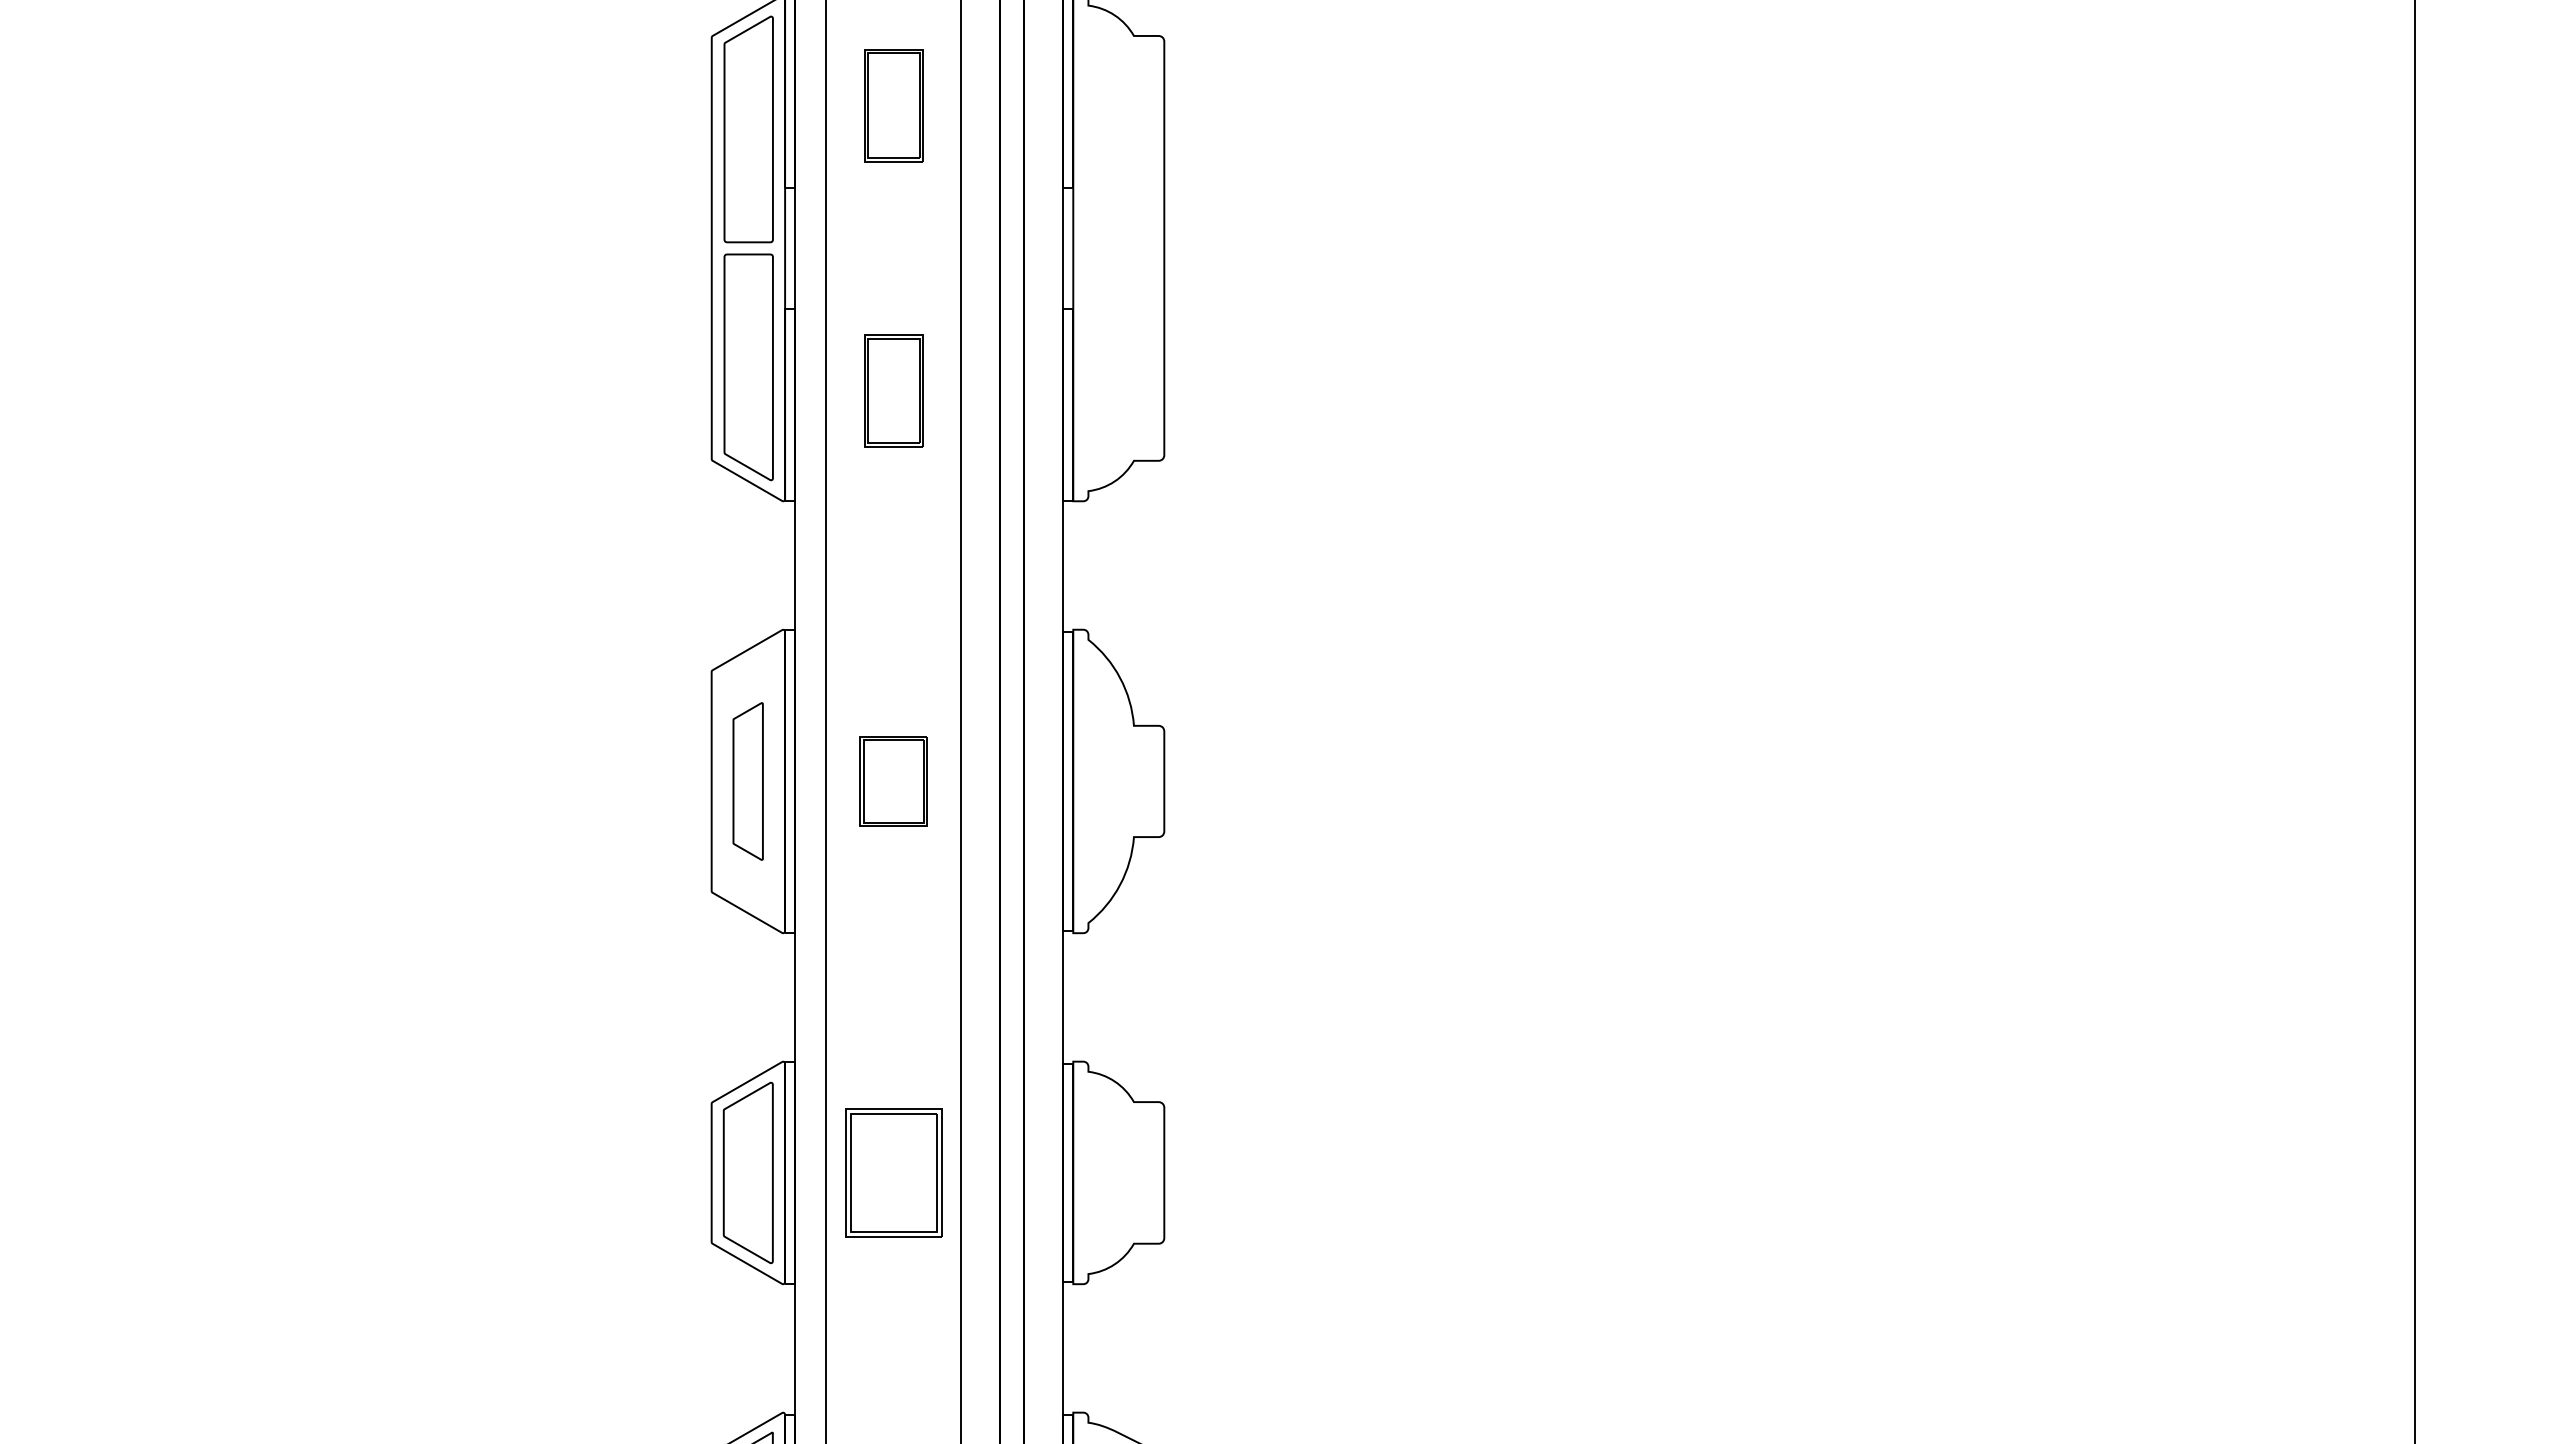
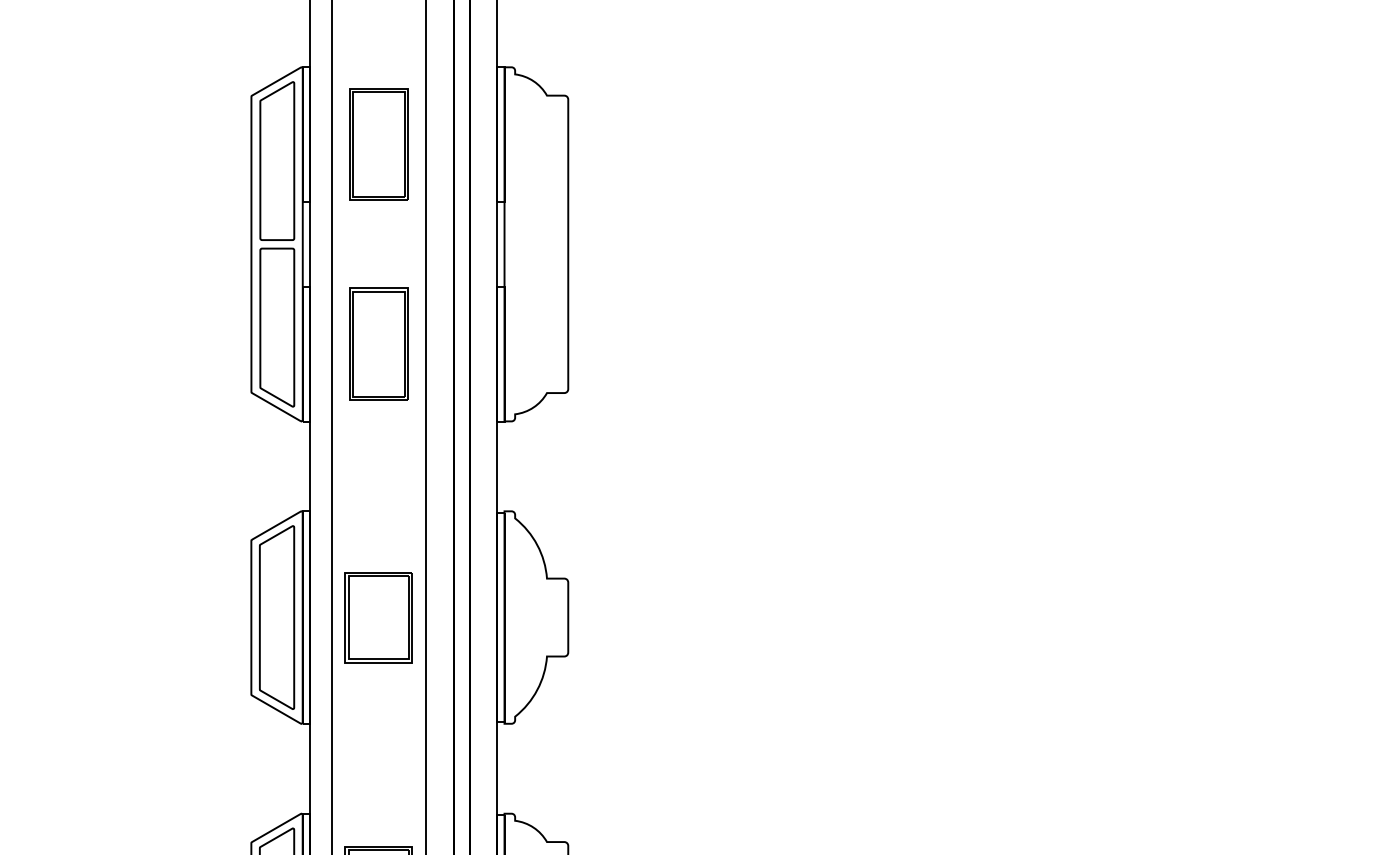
part: (893, 105) -> (378, 144), size x1.43
part: (893, 390) -> (378, 343), size x1.43
part: (747, 781) -> (276, 617), size x1.67
part: (893, 781) -> (378, 617), size x1.43

